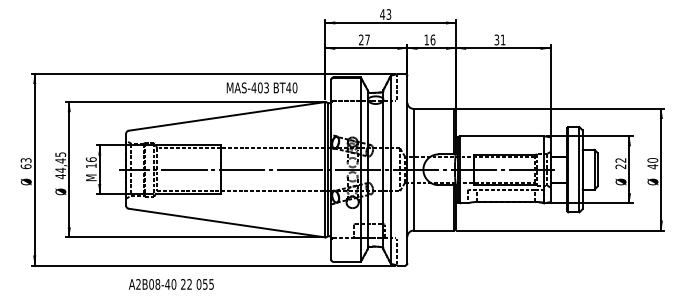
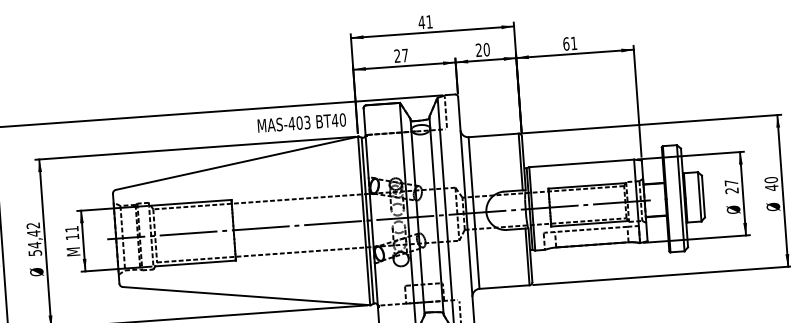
text: (388, 14) -> (429, 21), 43 -> 41
text: (429, 39) -> (482, 49), 16 -> 20
text: (496, 39) -> (565, 43), 31 -> 61
text: (261, 87) -> (301, 122), moved
text: (91, 159) -> (72, 229), 16 -> 11
text: (620, 160) -> (731, 183), 22 -> 27
text: (60, 165) -> (34, 239), 44,45 -> 54,42

